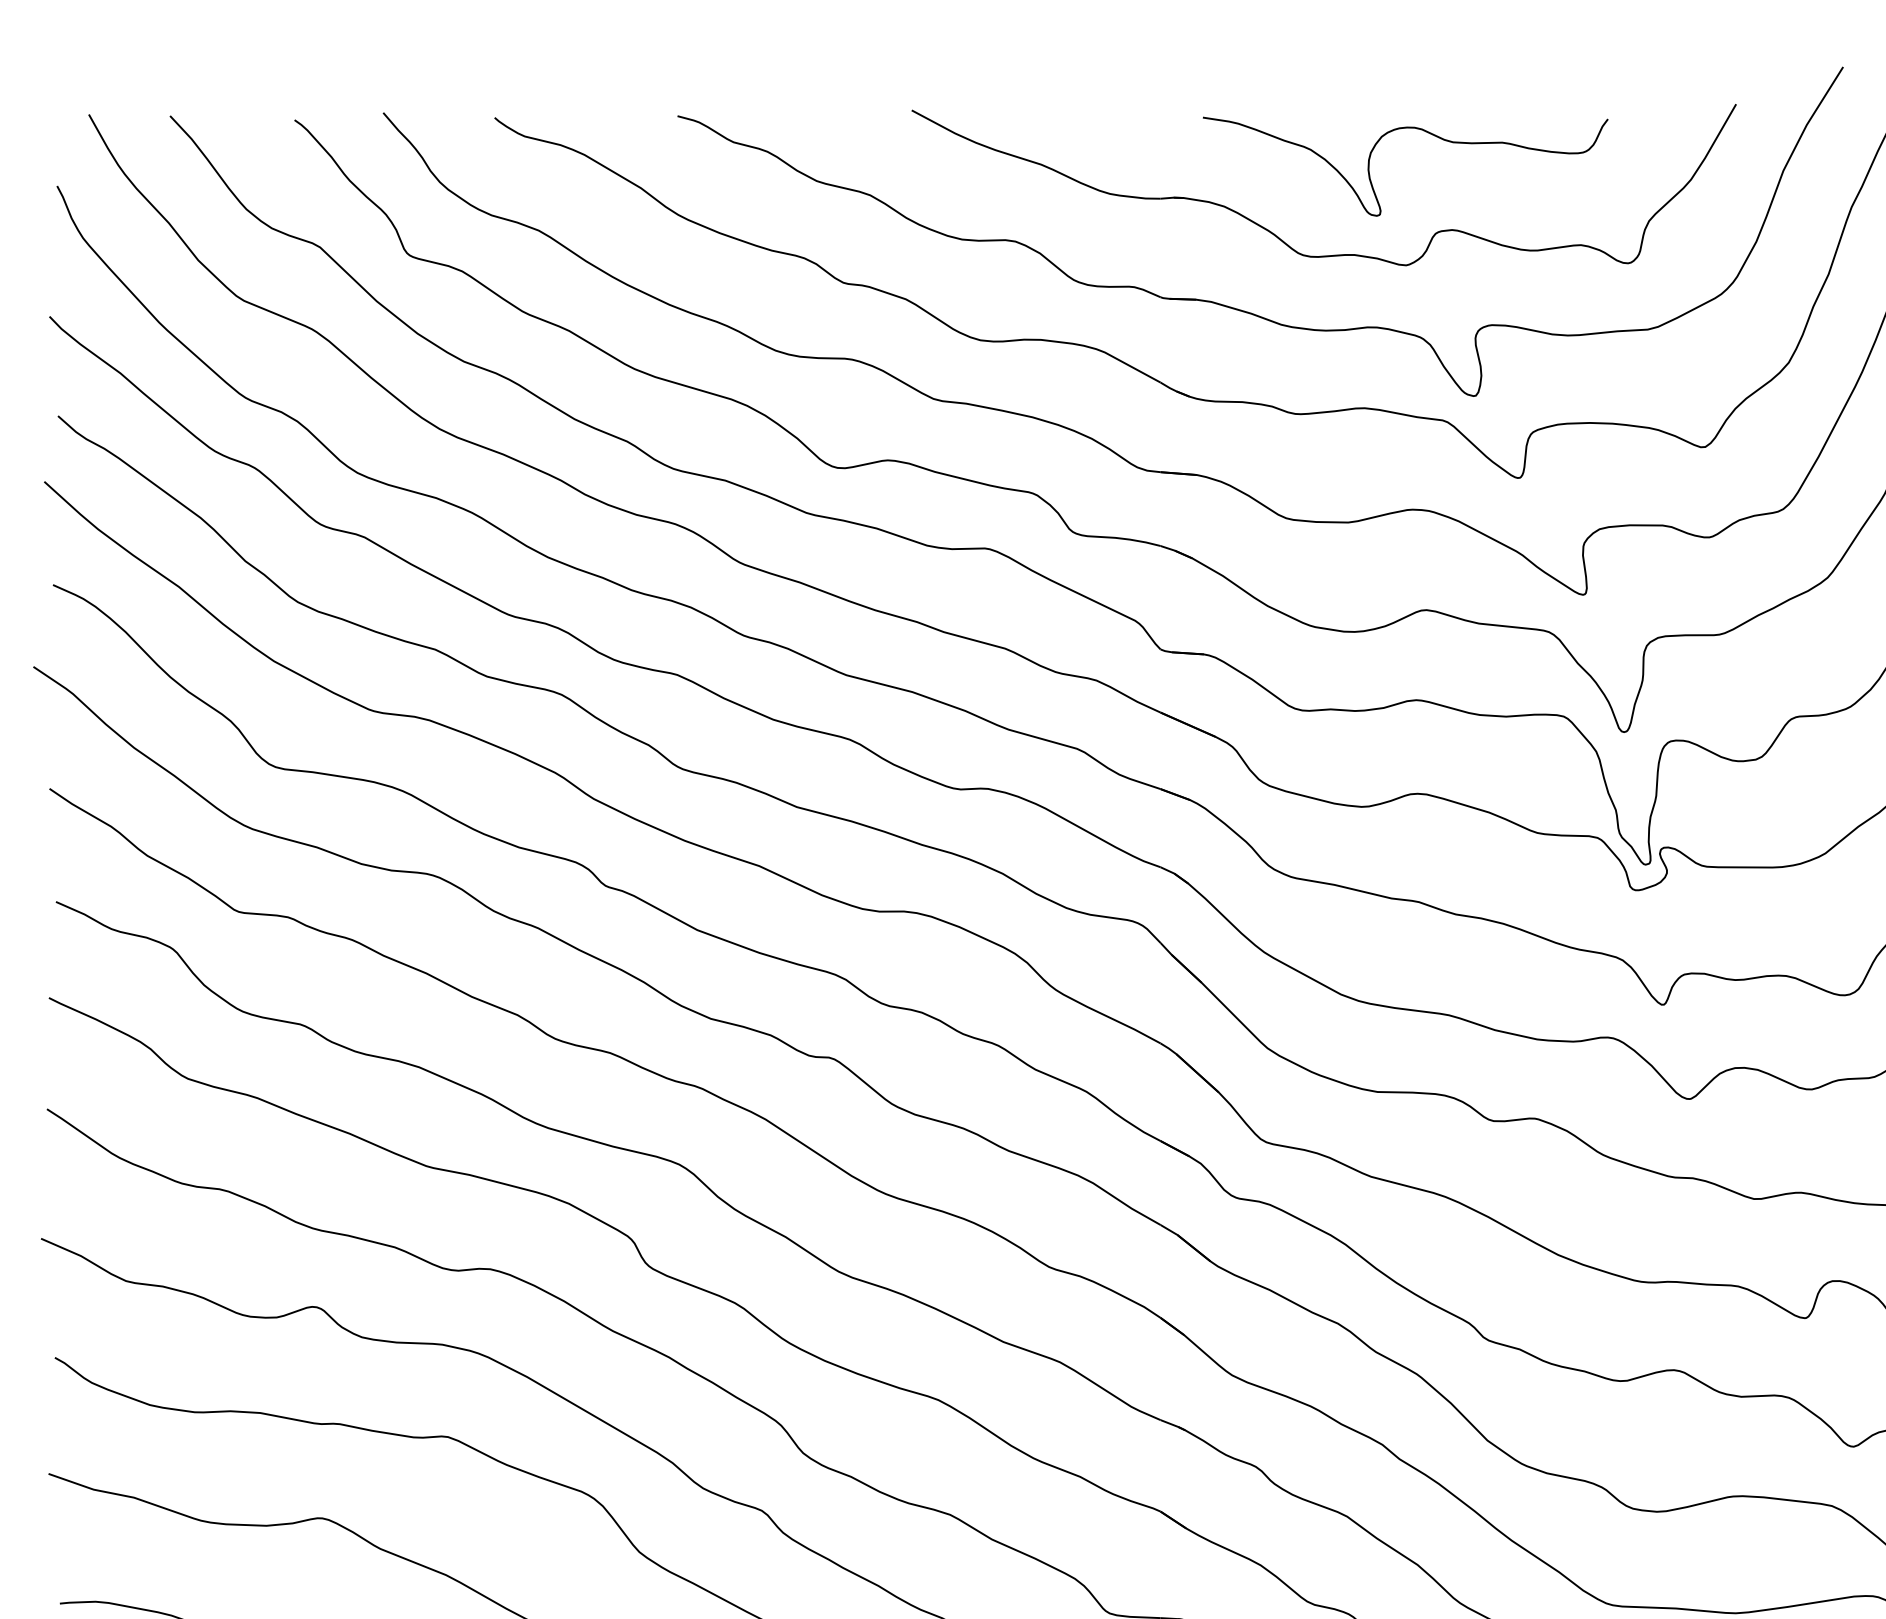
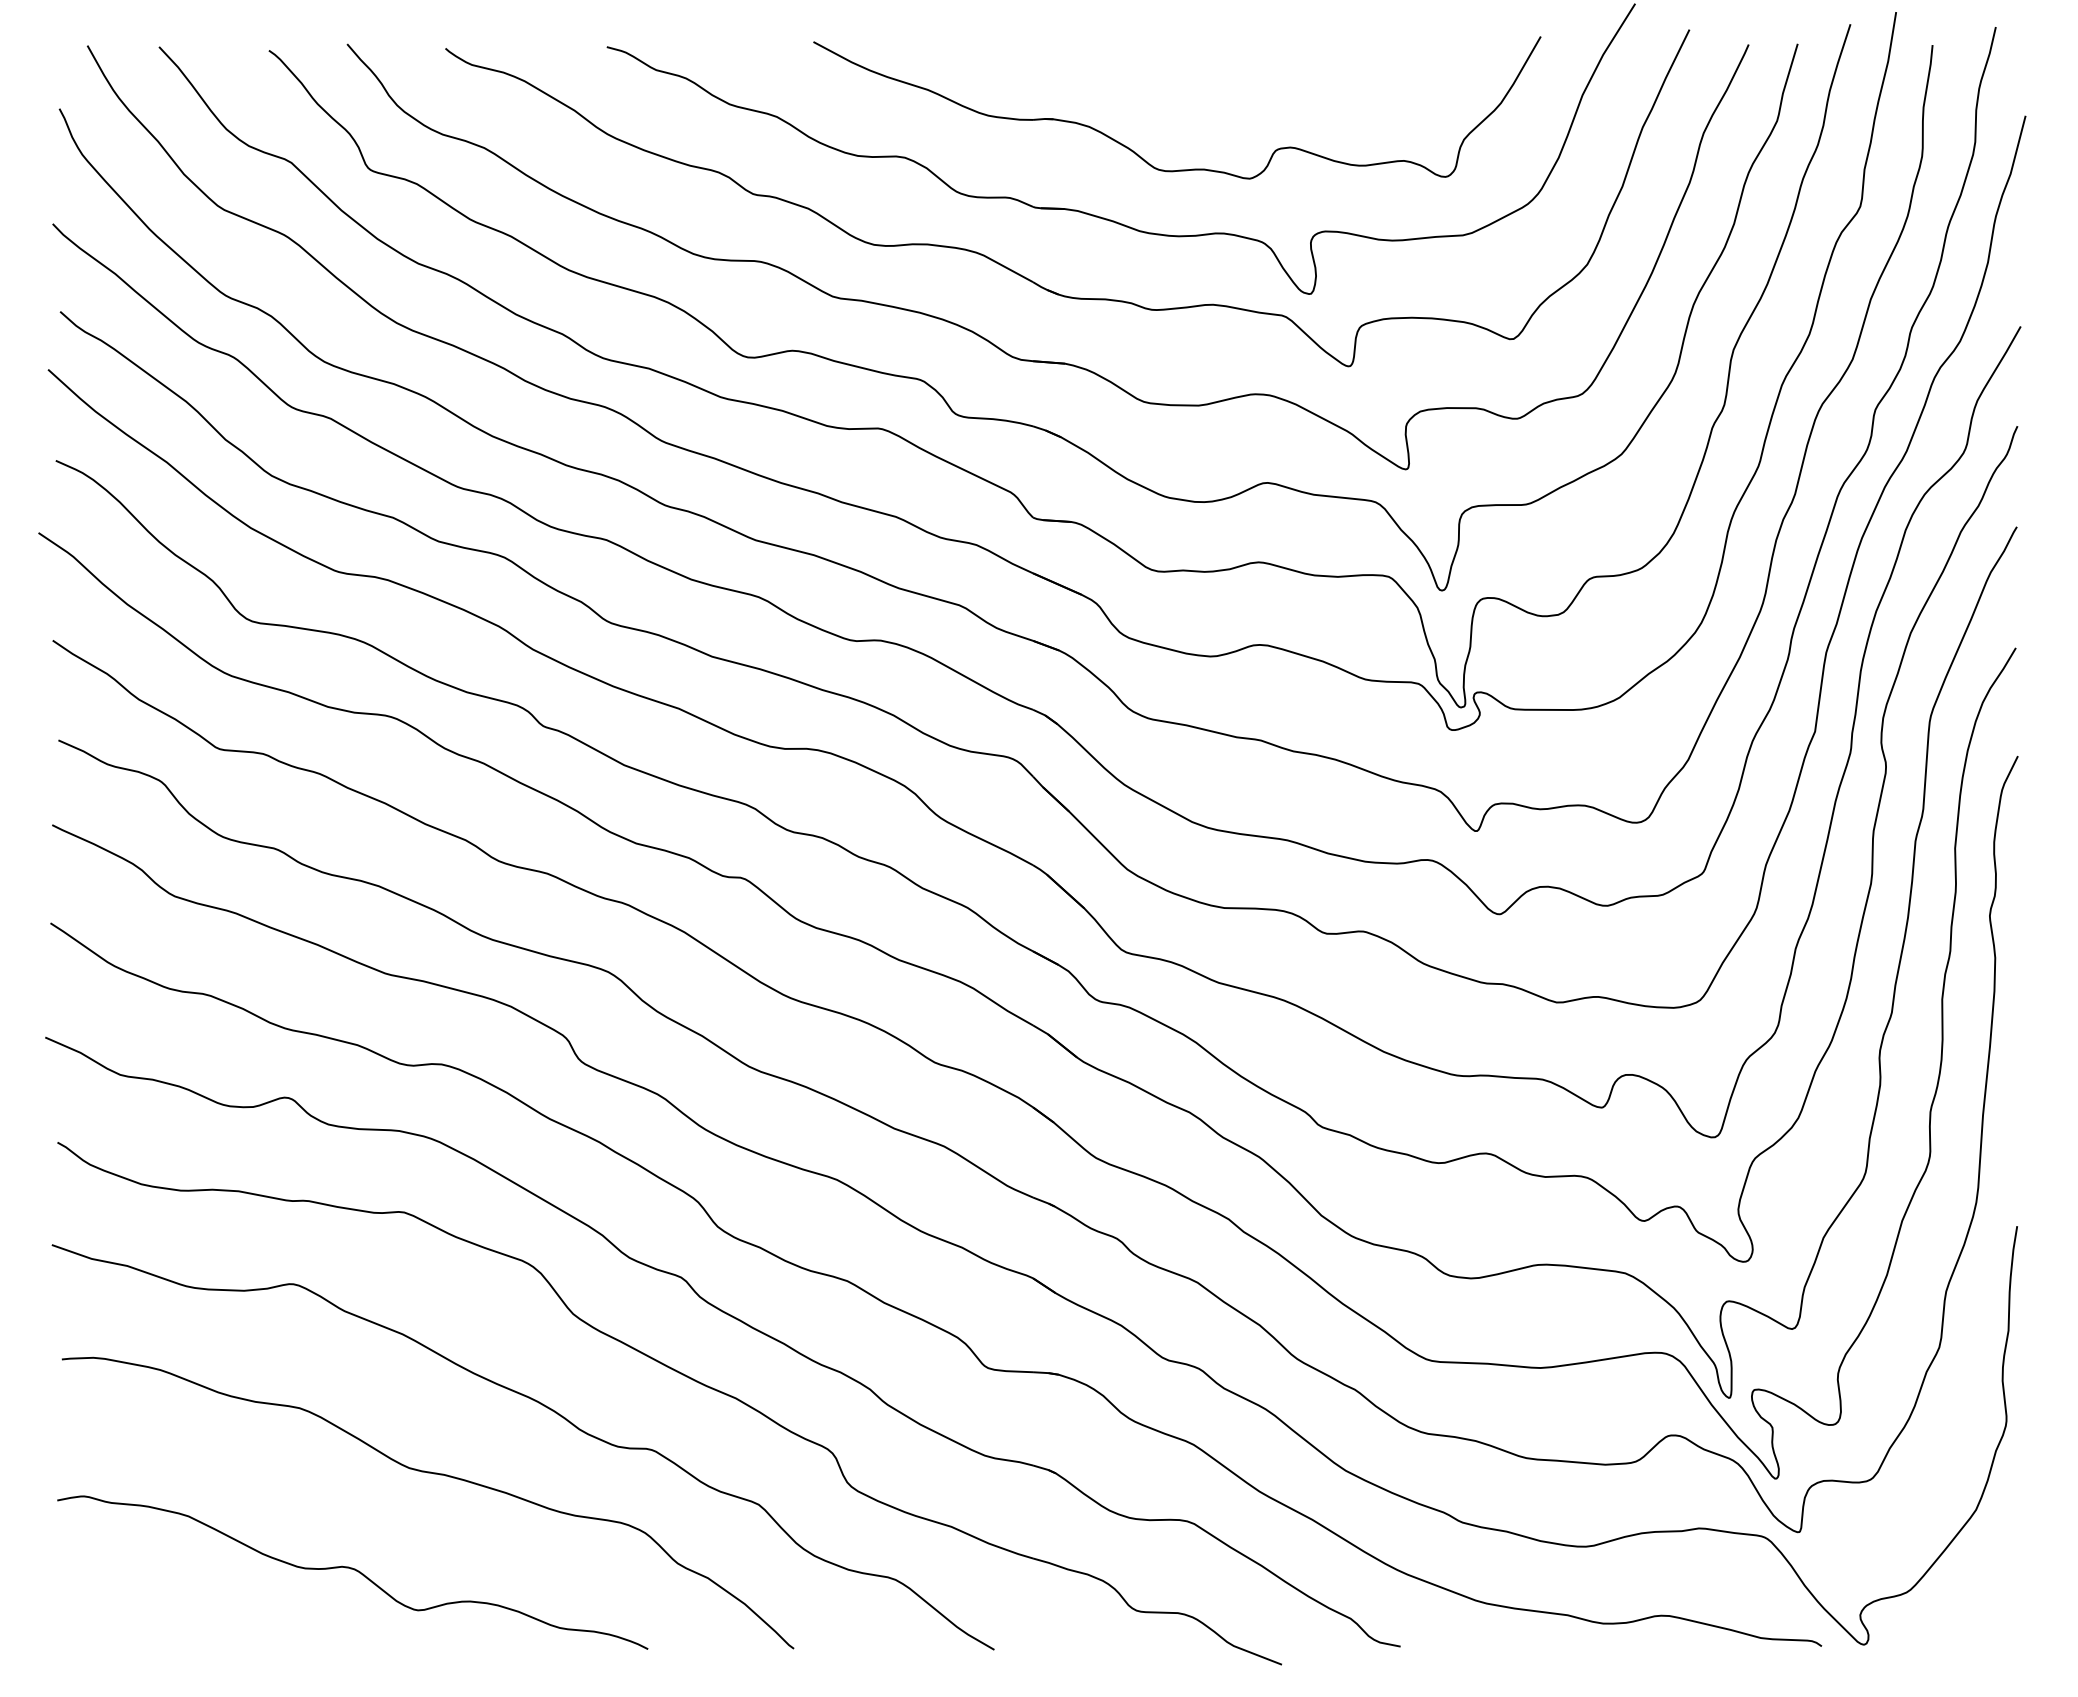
curve: (1374, 149) -> (1221, 76), removed

